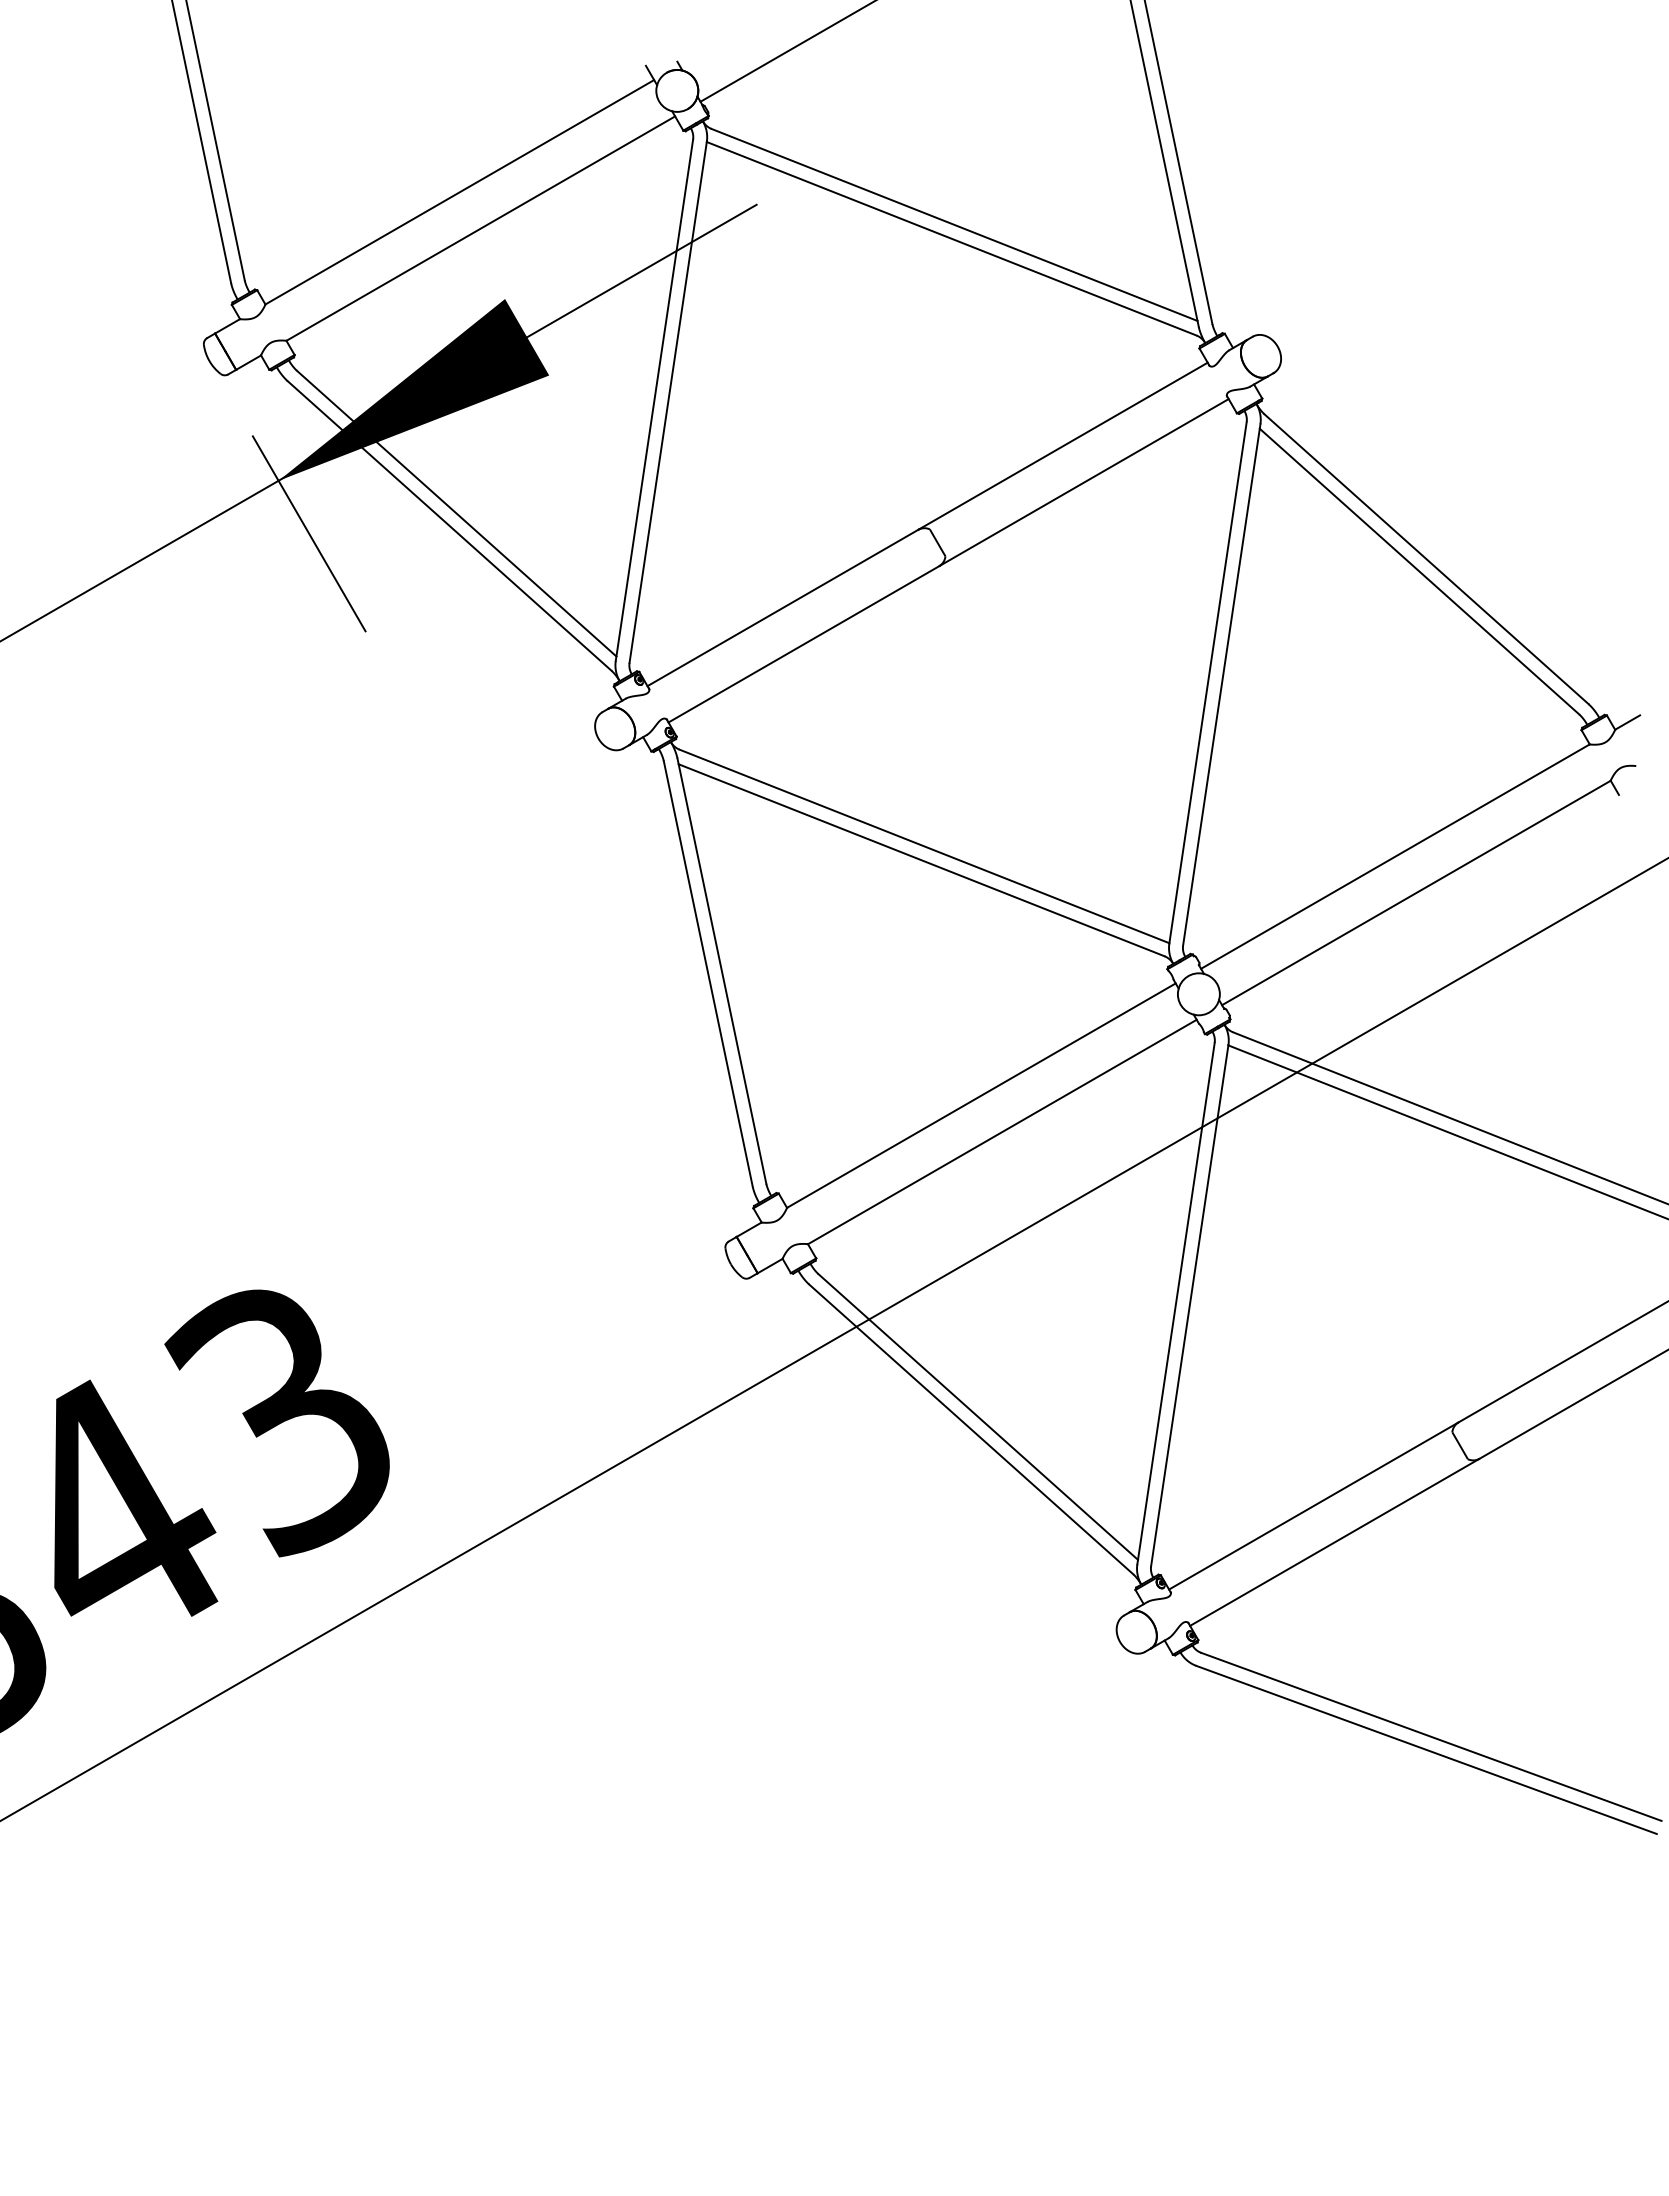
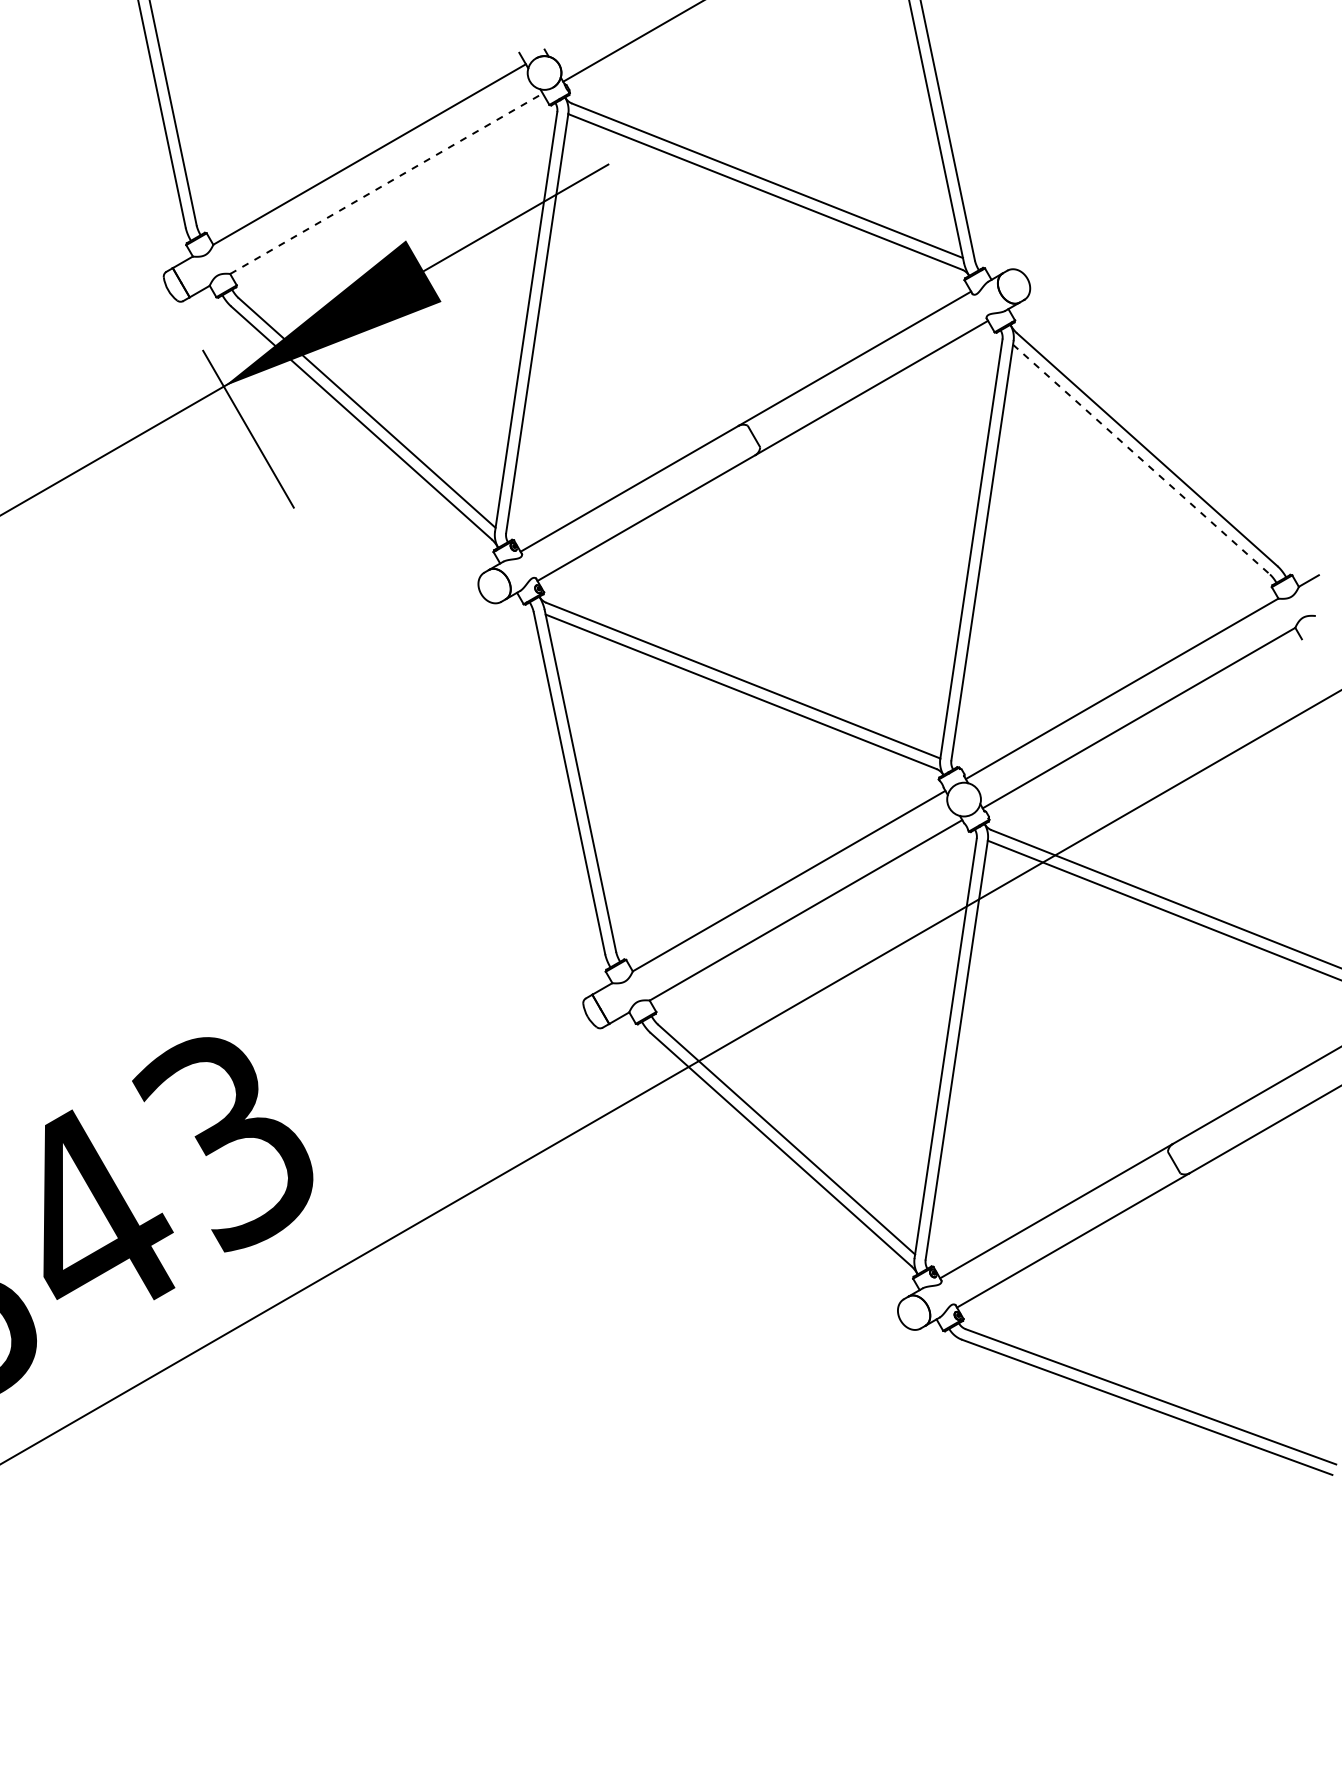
line: (481, 228) -> (387, 183), solid -> dashed
line: (1419, 571) -> (1141, 459), solid -> dashed

